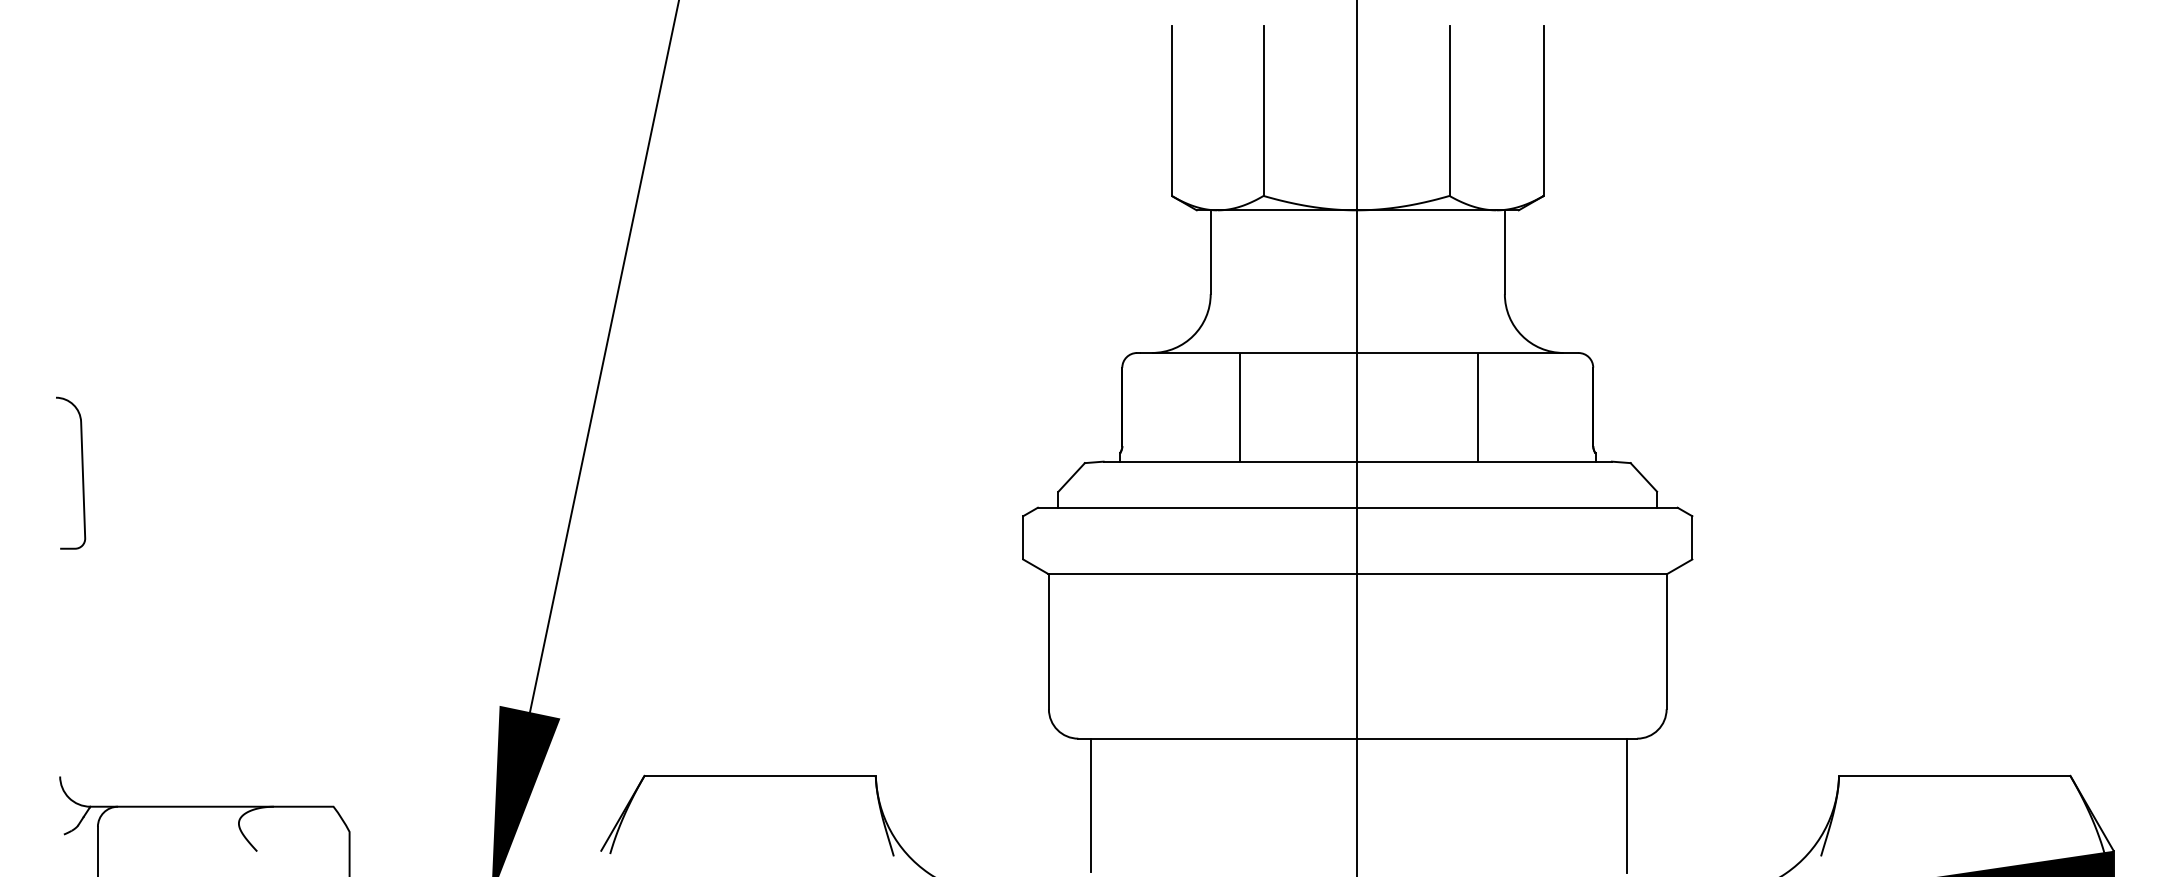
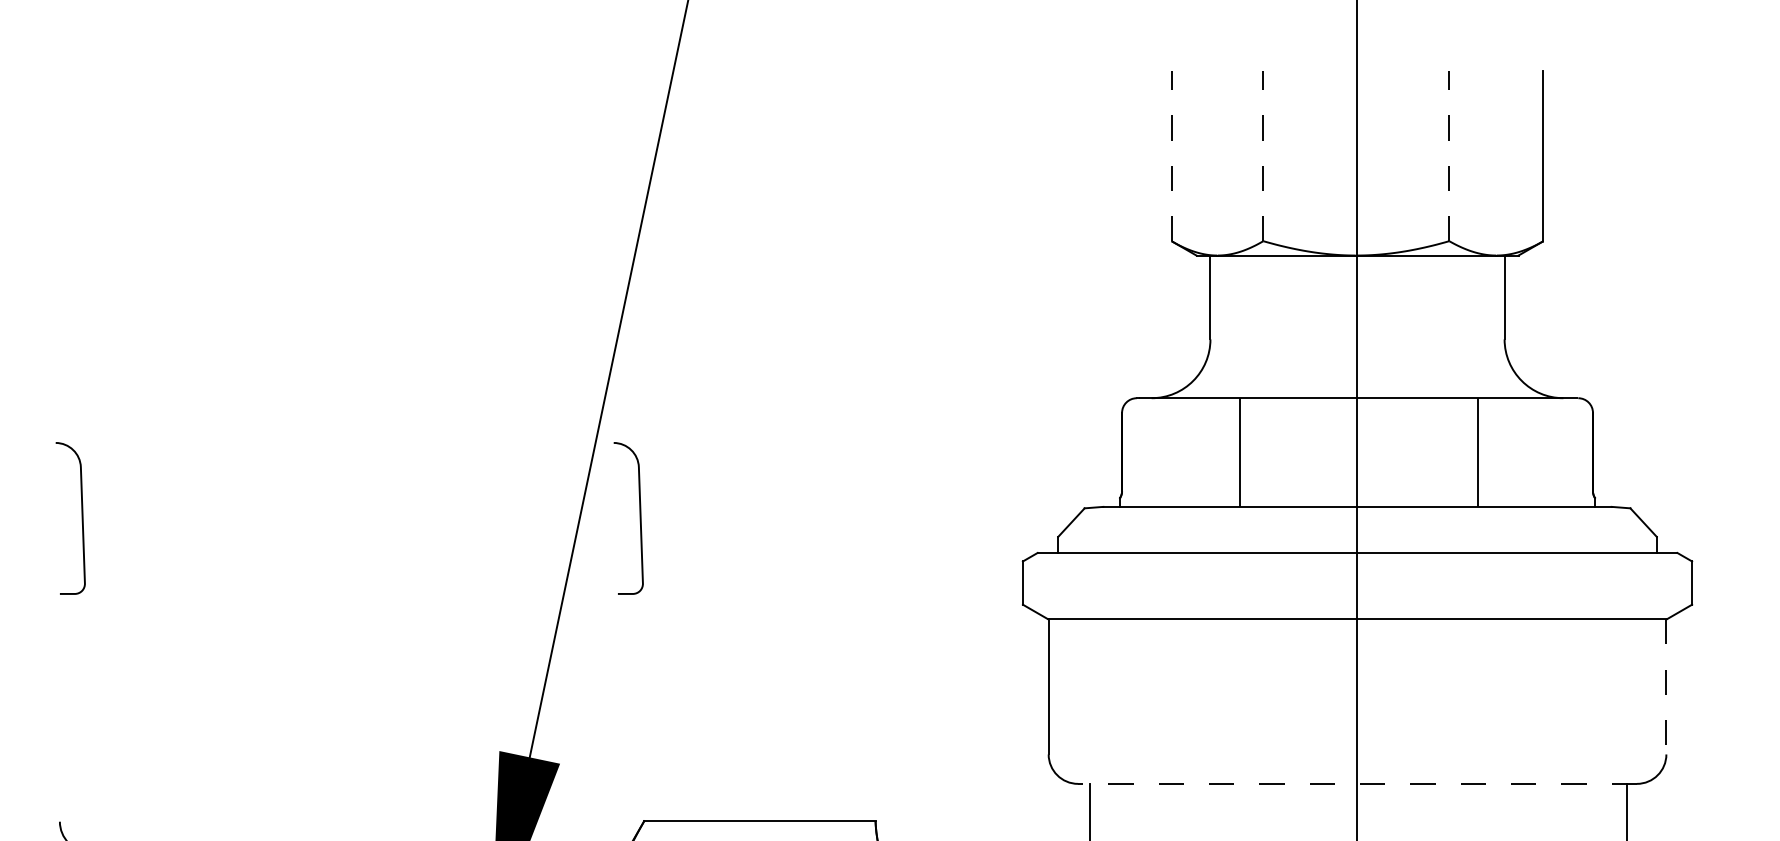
line: (1171, 111) -> (1171, 156), solid -> dashed
line: (1263, 111) -> (1263, 156), solid -> dashed
line: (1449, 111) -> (1449, 156), solid -> dashed
curve: (639, 470) -> (639, 515), added
line: (1666, 641) -> (1666, 686), solid -> dashed
line: (1357, 738) -> (1357, 783), solid -> dashed

